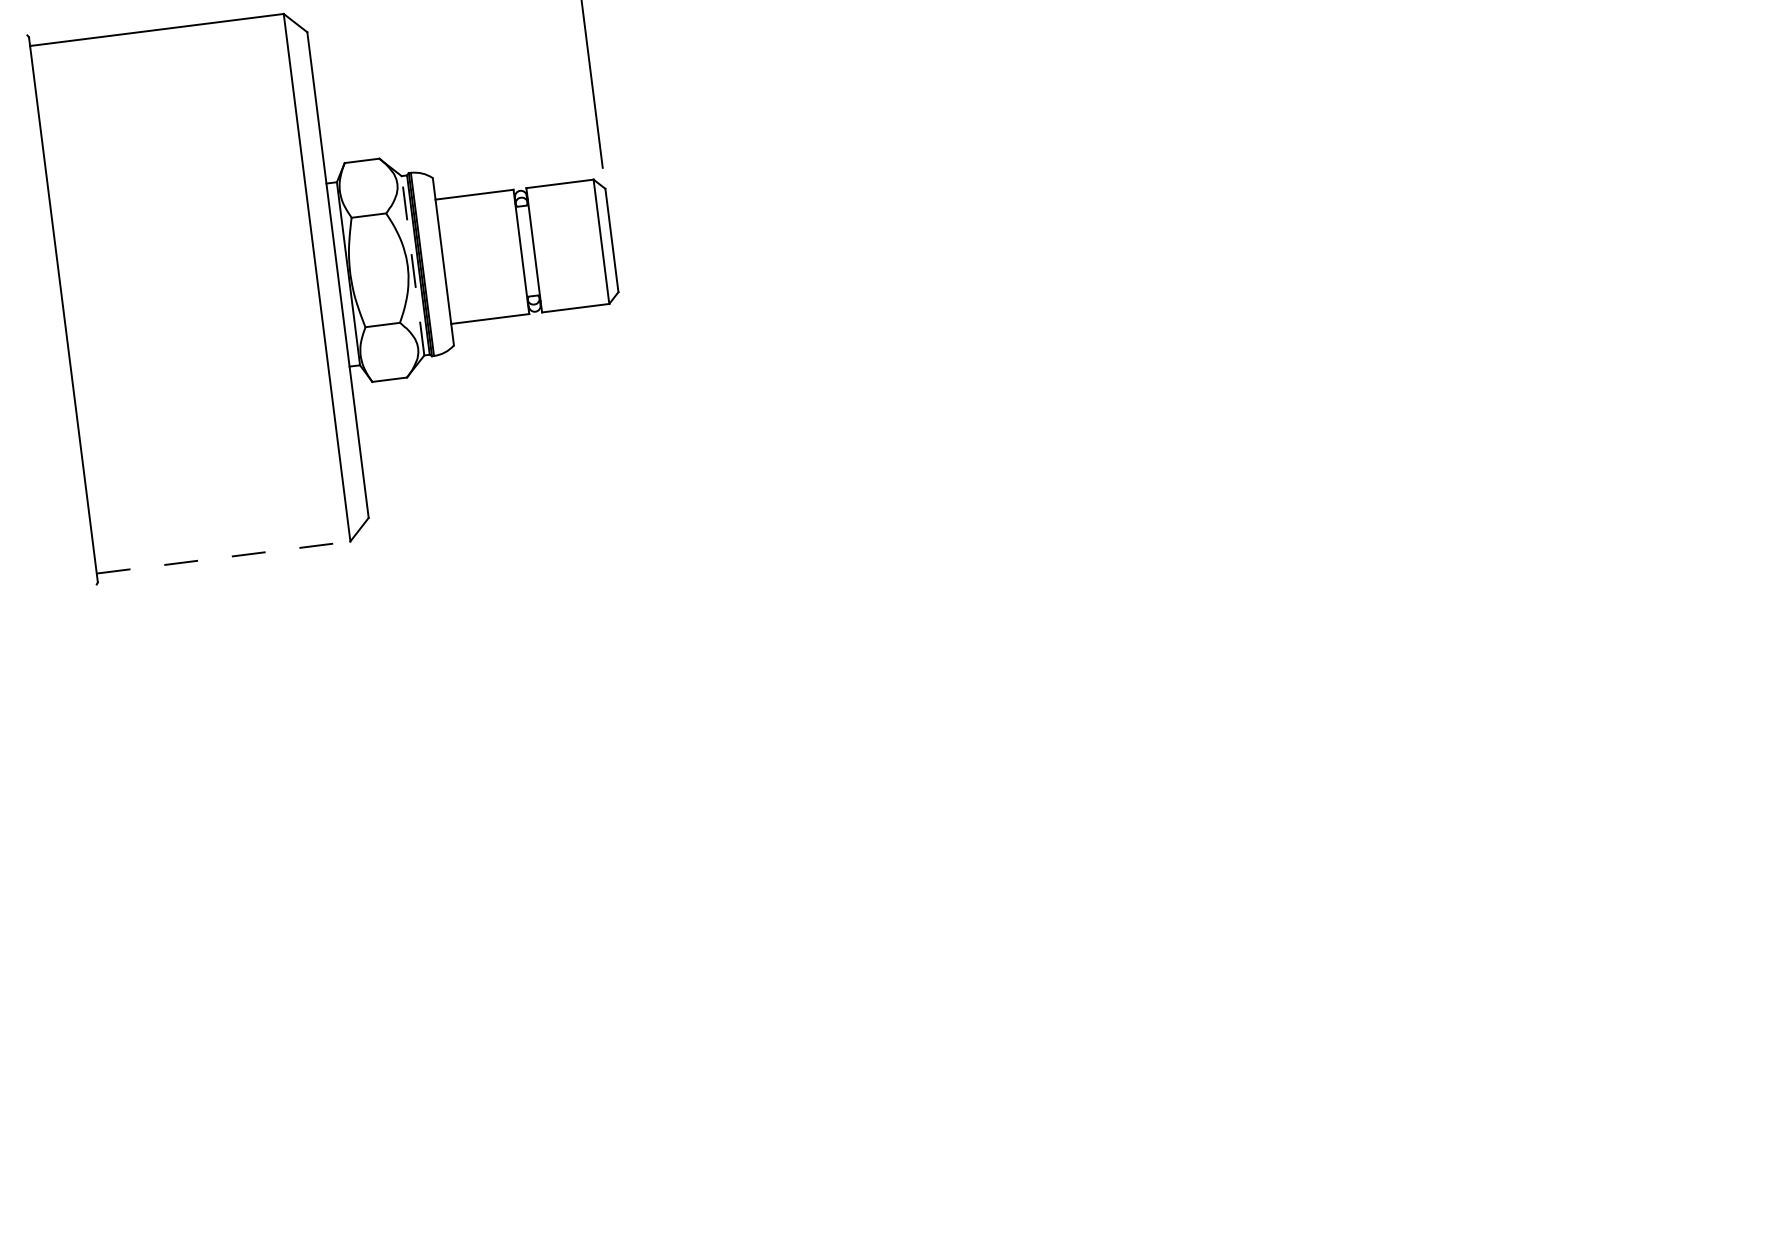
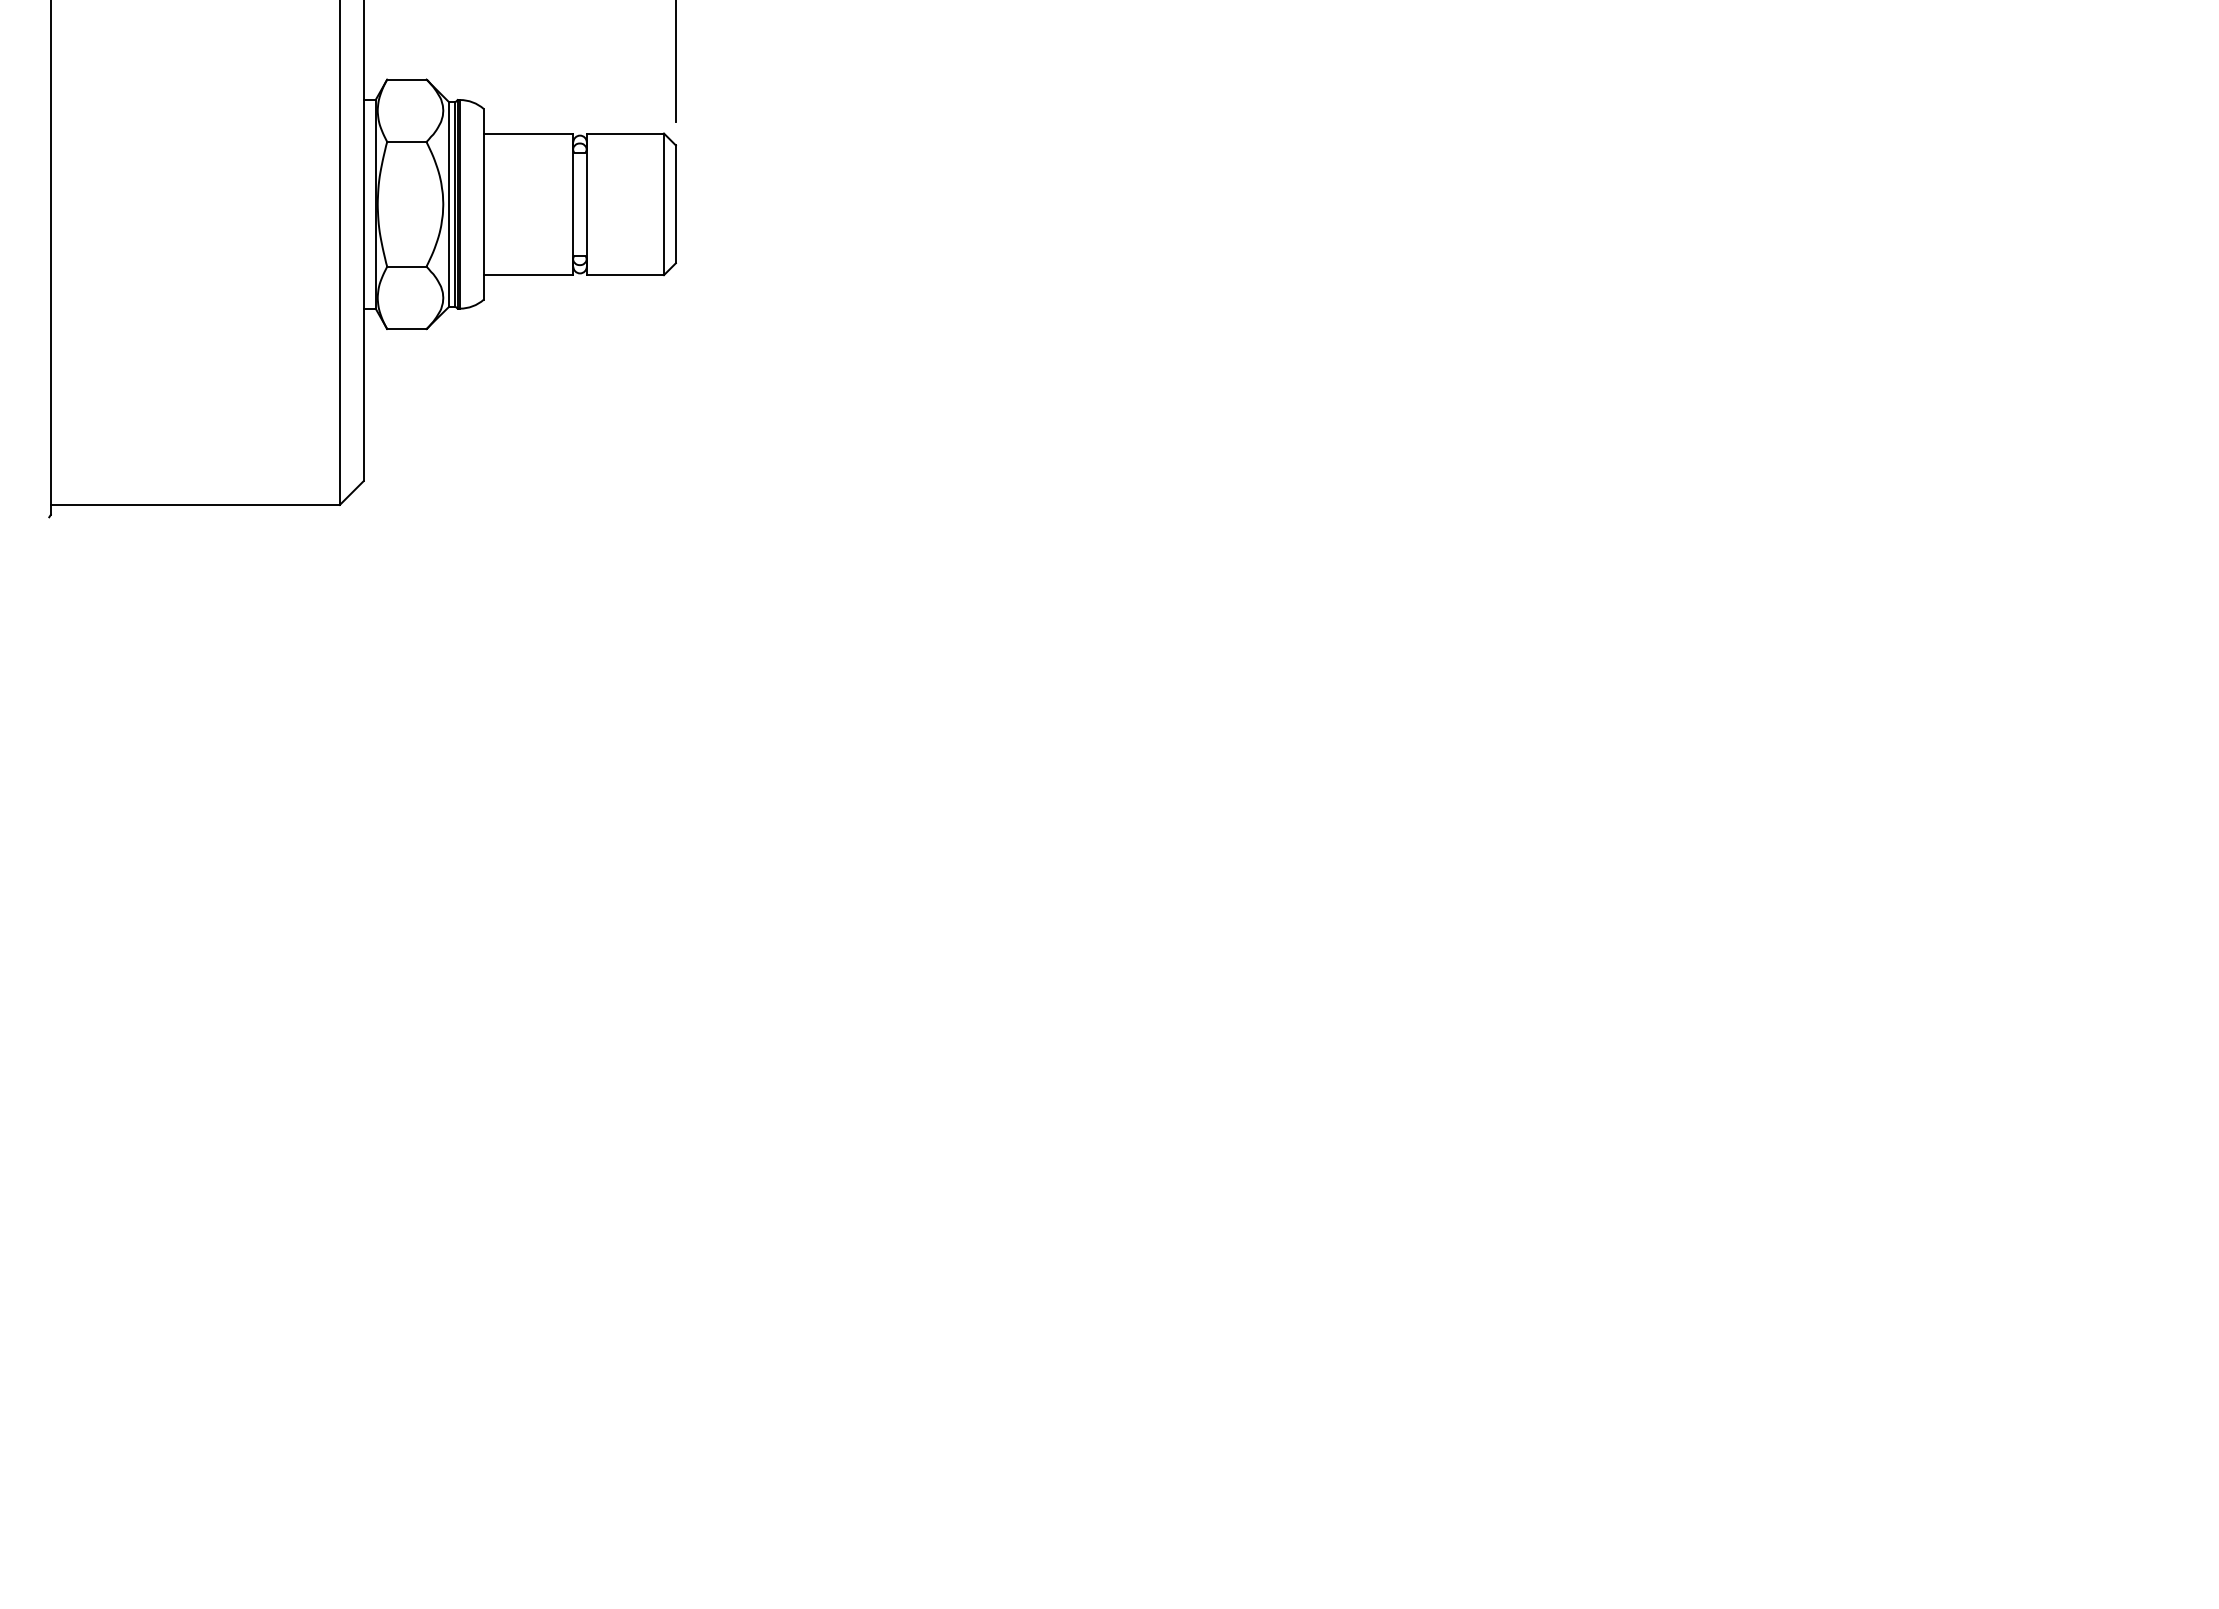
line: (413, 265) -> (449, 204), dashed -> solid
line: (223, 557) -> (195, 504), dashed -> solid

